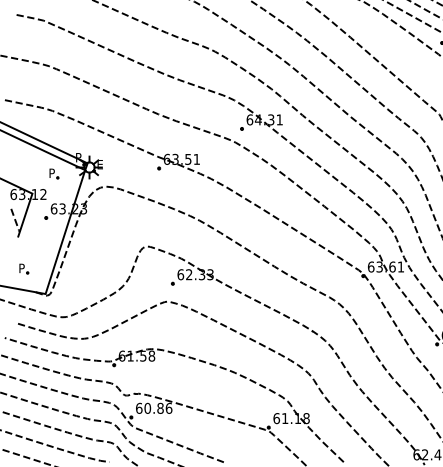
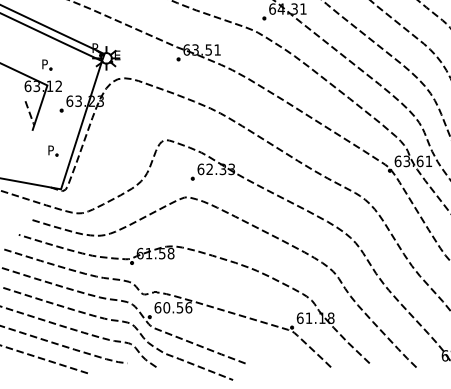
part: (54, 173) -> (47, 64), moved
part: (24, 268) -> (53, 150), moved
text: (160, 407) -> (179, 306), 60.86 -> 60.56

